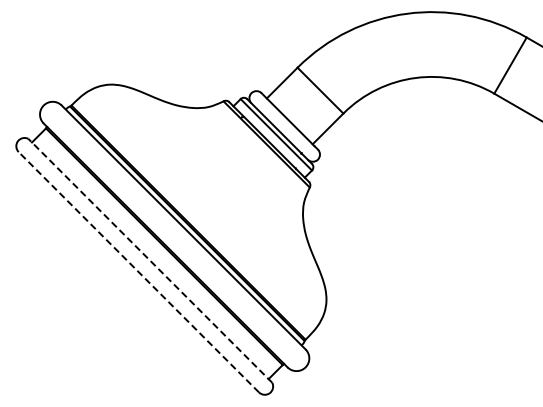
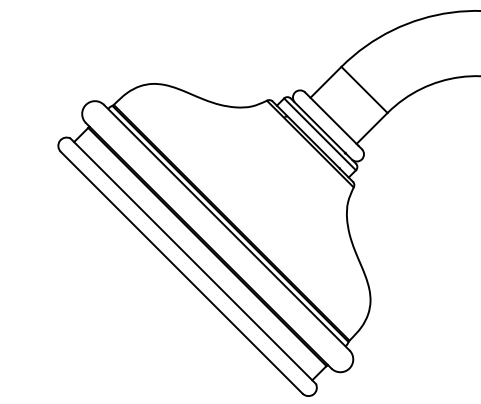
line: (150, 260) -> (193, 260), dashed -> solid
line: (138, 272) -> (181, 272), dashed -> solid

